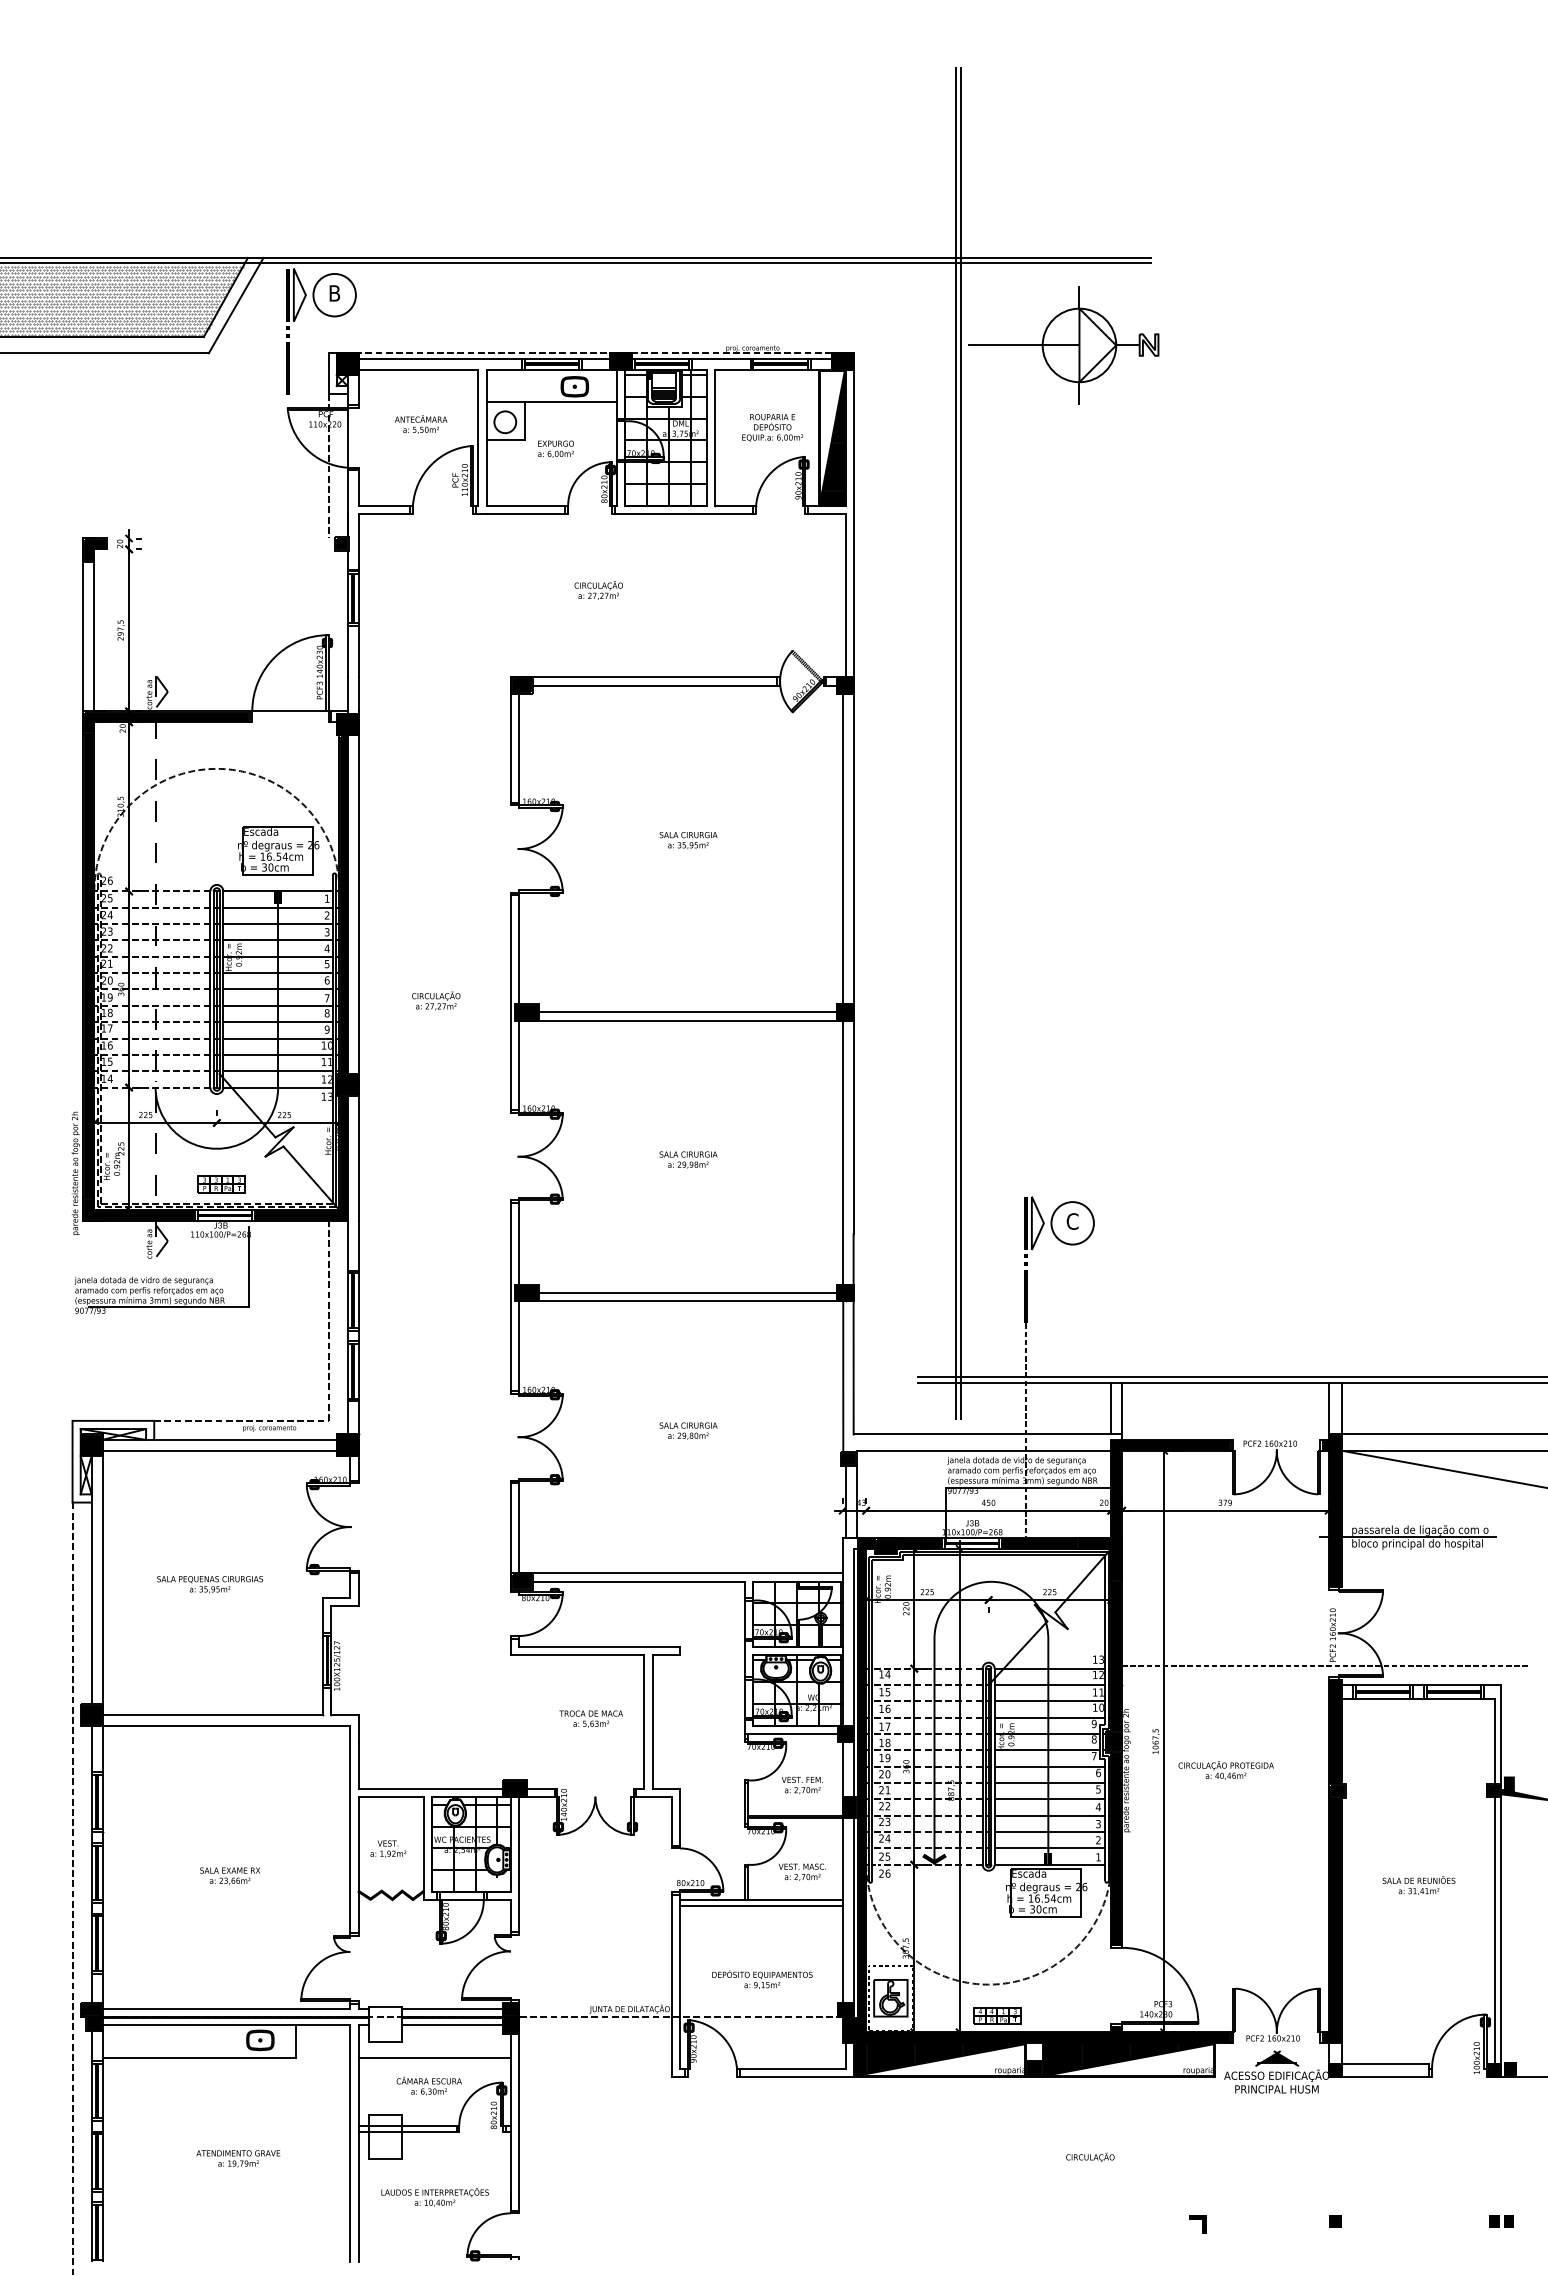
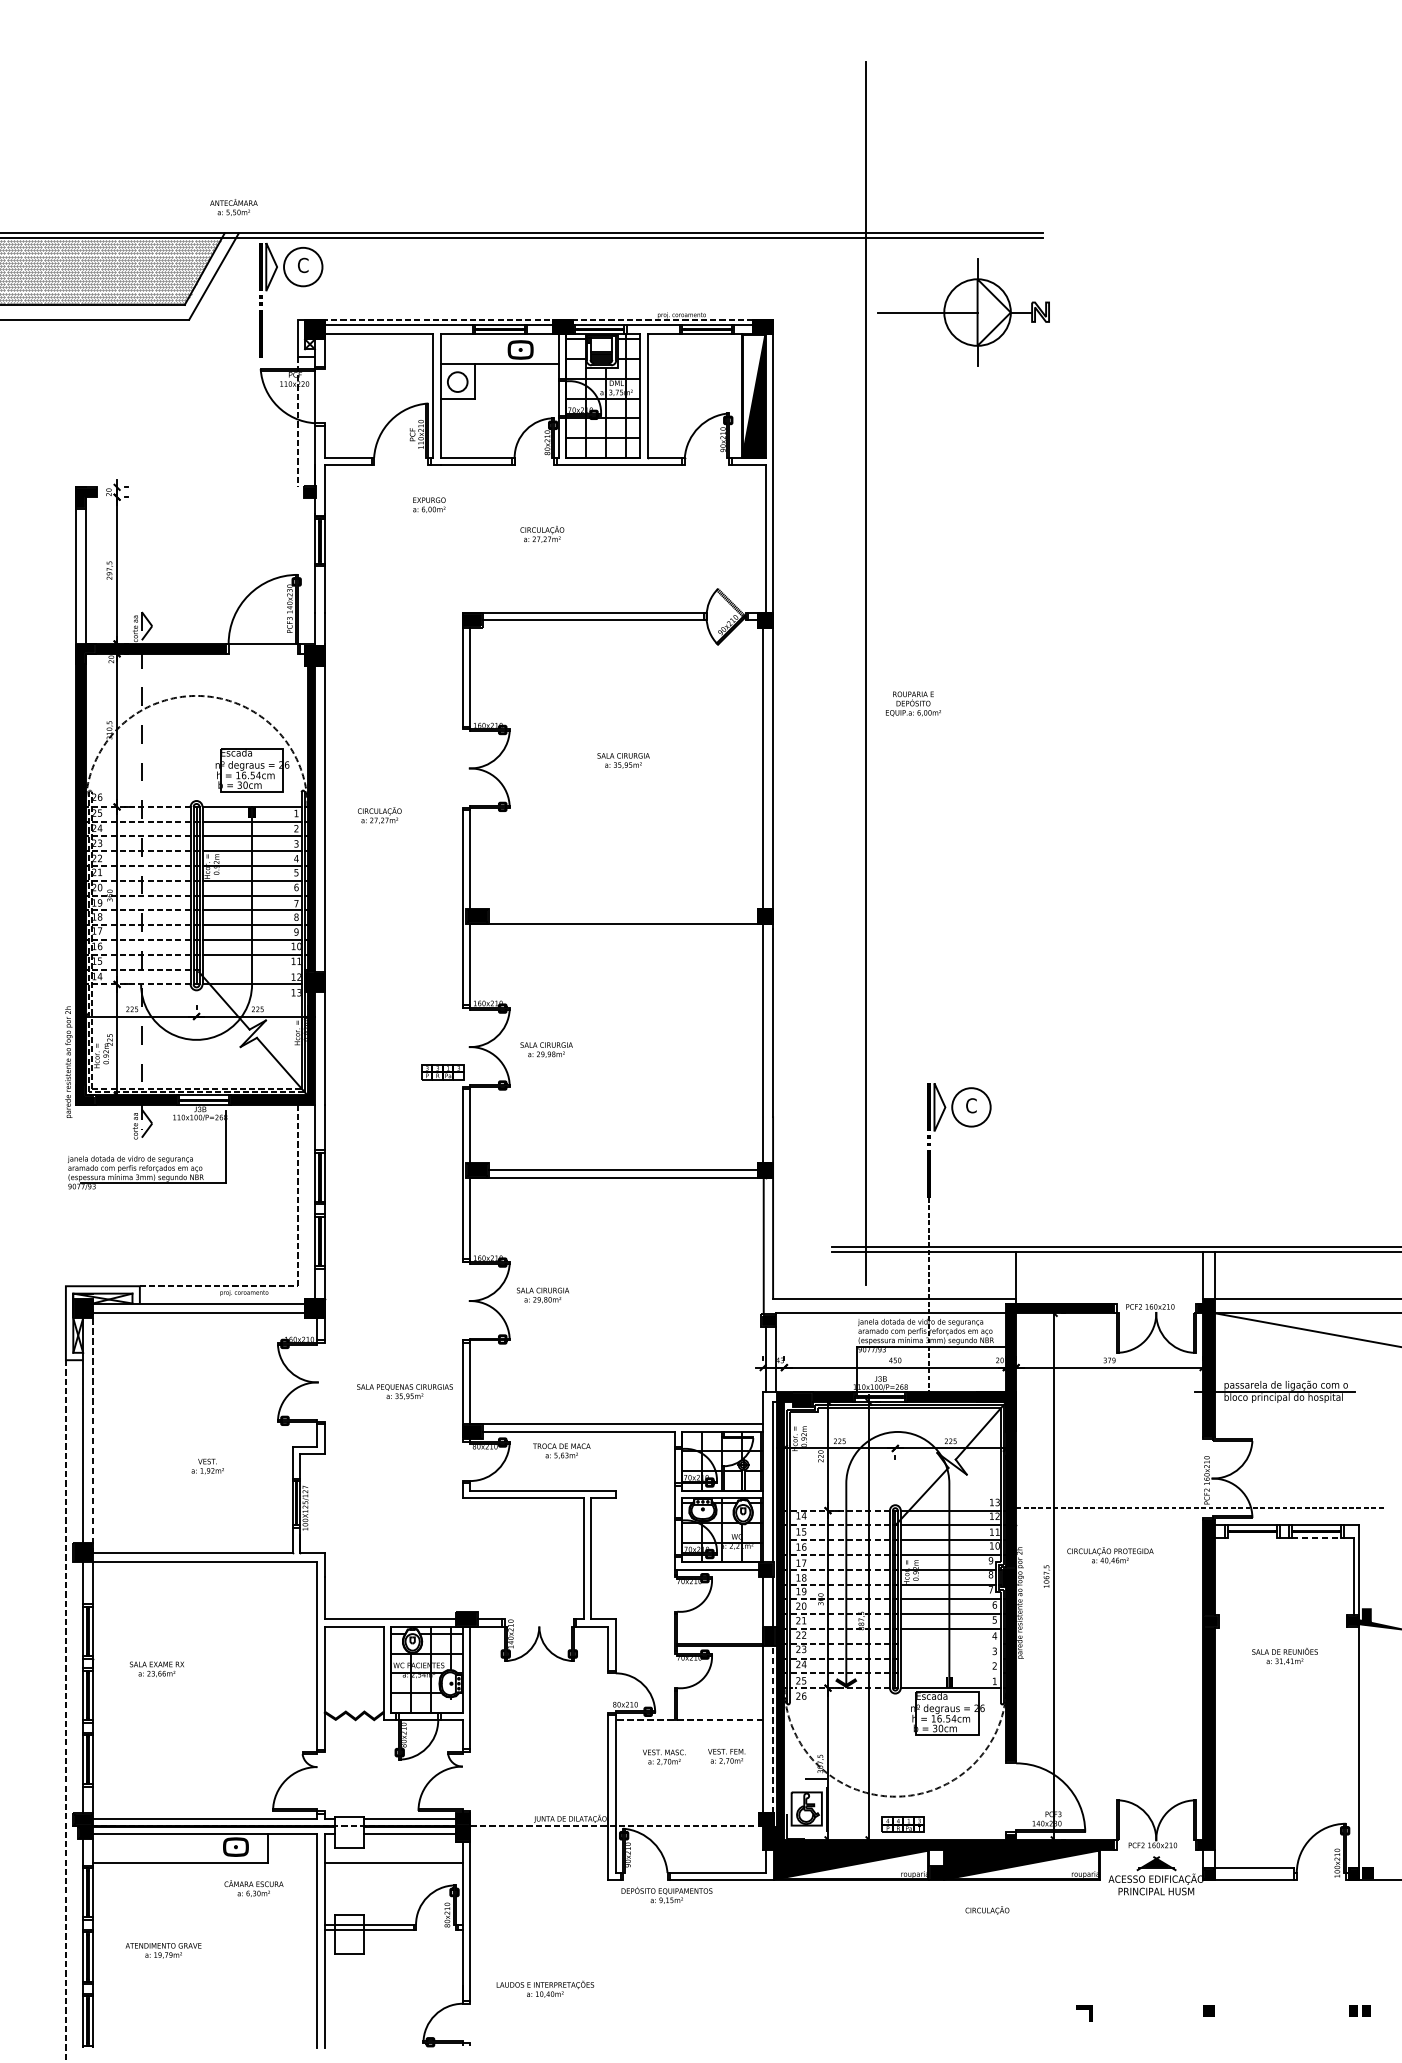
text: (334, 293) -> (303, 265), B -> C
text: (421, 424) -> (234, 207), moved
text: (772, 427) -> (913, 703), moved
text: (555, 448) -> (428, 504), moved
line: (961, 743) -> (870, 672), removed
text: (436, 1000) -> (380, 815), moved
line: (688, 1012) -> (623, 916), removed
line: (277, 1071) -> (251, 969), removed
text: (688, 1159) -> (546, 1049), moved
part: (221, 1184) -> (442, 1072), moved
line: (1111, 1408) -> (1006, 1275), removed
text: (688, 1430) -> (543, 1294), moved
line: (102, 1575) -> (93, 1426), solid -> dashed
text: (209, 1584) -> (404, 1391), moved
line: (1382, 1698) -> (1251, 1537), removed
line: (1454, 1698) -> (1317, 1537), solid -> dashed
text: (590, 1718) -> (561, 1450), moved
text: (1225, 1770) -> (1109, 1555), moved
text: (801, 1784) -> (725, 1755), moved
line: (1049, 1815) -> (950, 1643), removed
line: (1049, 1832) -> (950, 1658), removed
text: (388, 1848) -> (208, 1466), moved
line: (1049, 1848) -> (950, 1673), removed
text: (801, 1871) -> (663, 1756), moved
text: (230, 1875) -> (157, 1668), moved
text: (1418, 1885) -> (1284, 1656), moved
line: (760, 1900) -> (688, 1720), solid -> dashed
line: (760, 1905) -> (688, 1725), removed
line: (853, 1910) -> (772, 1729), solid -> dashed
line: (1494, 1929) -> (1353, 1746), removed
text: (762, 1979) -> (667, 1895), moved
text: (428, 2085) -> (253, 1888), moved
text: (1090, 2156) -> (987, 1909), moved
text: (238, 2158) -> (163, 1950), moved
text: (434, 2197) -> (544, 1989), moved

